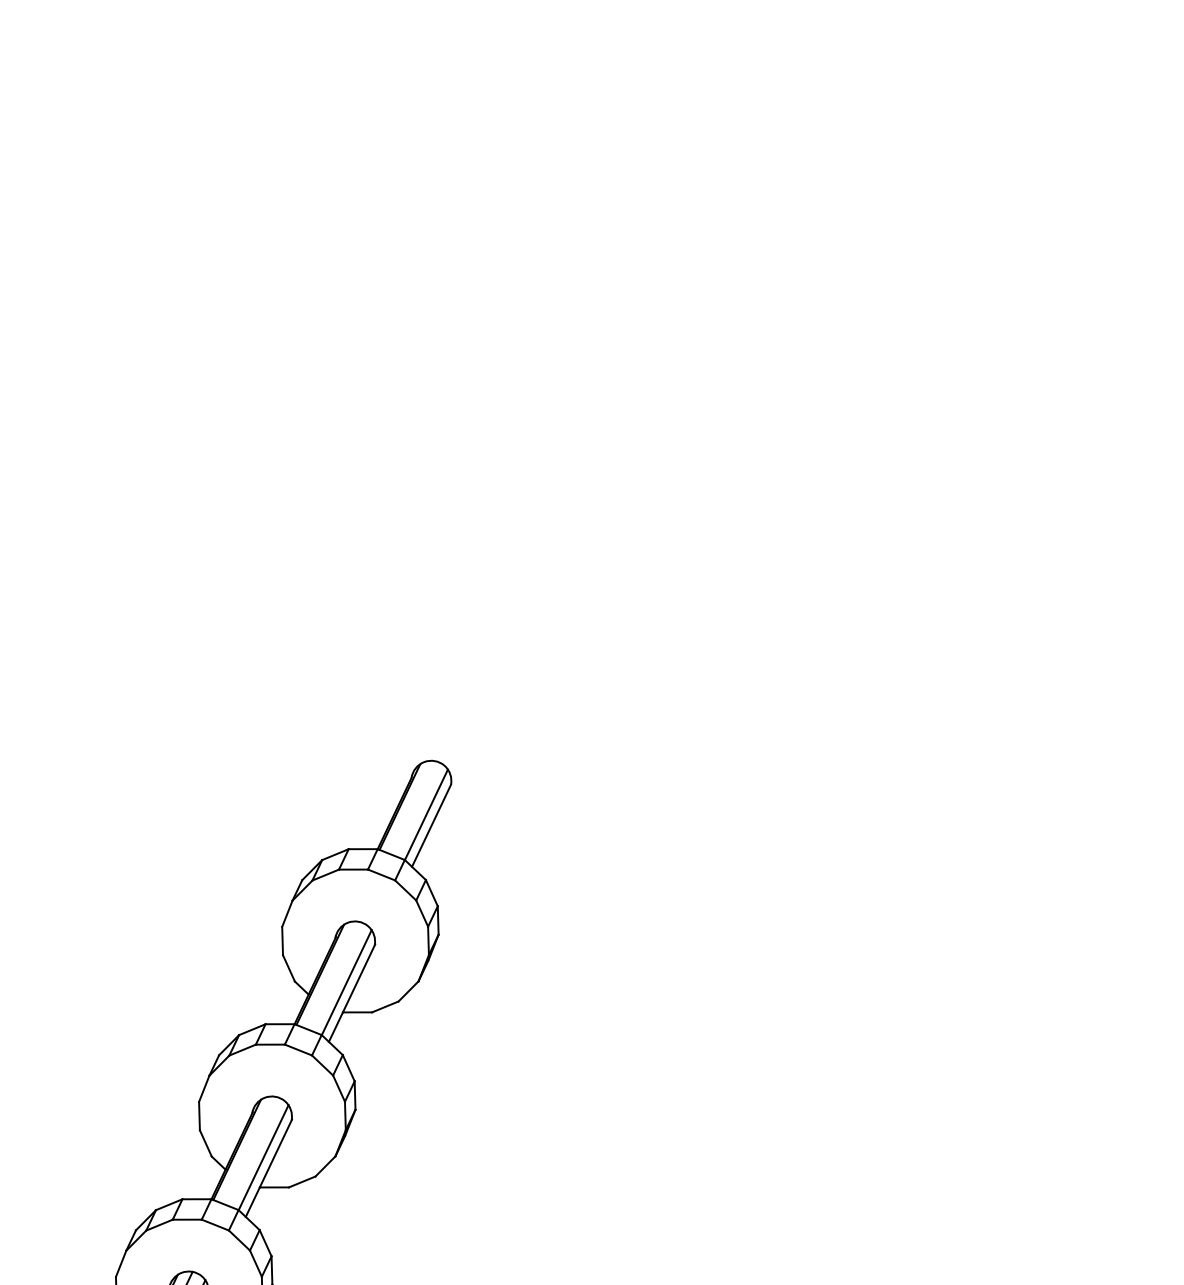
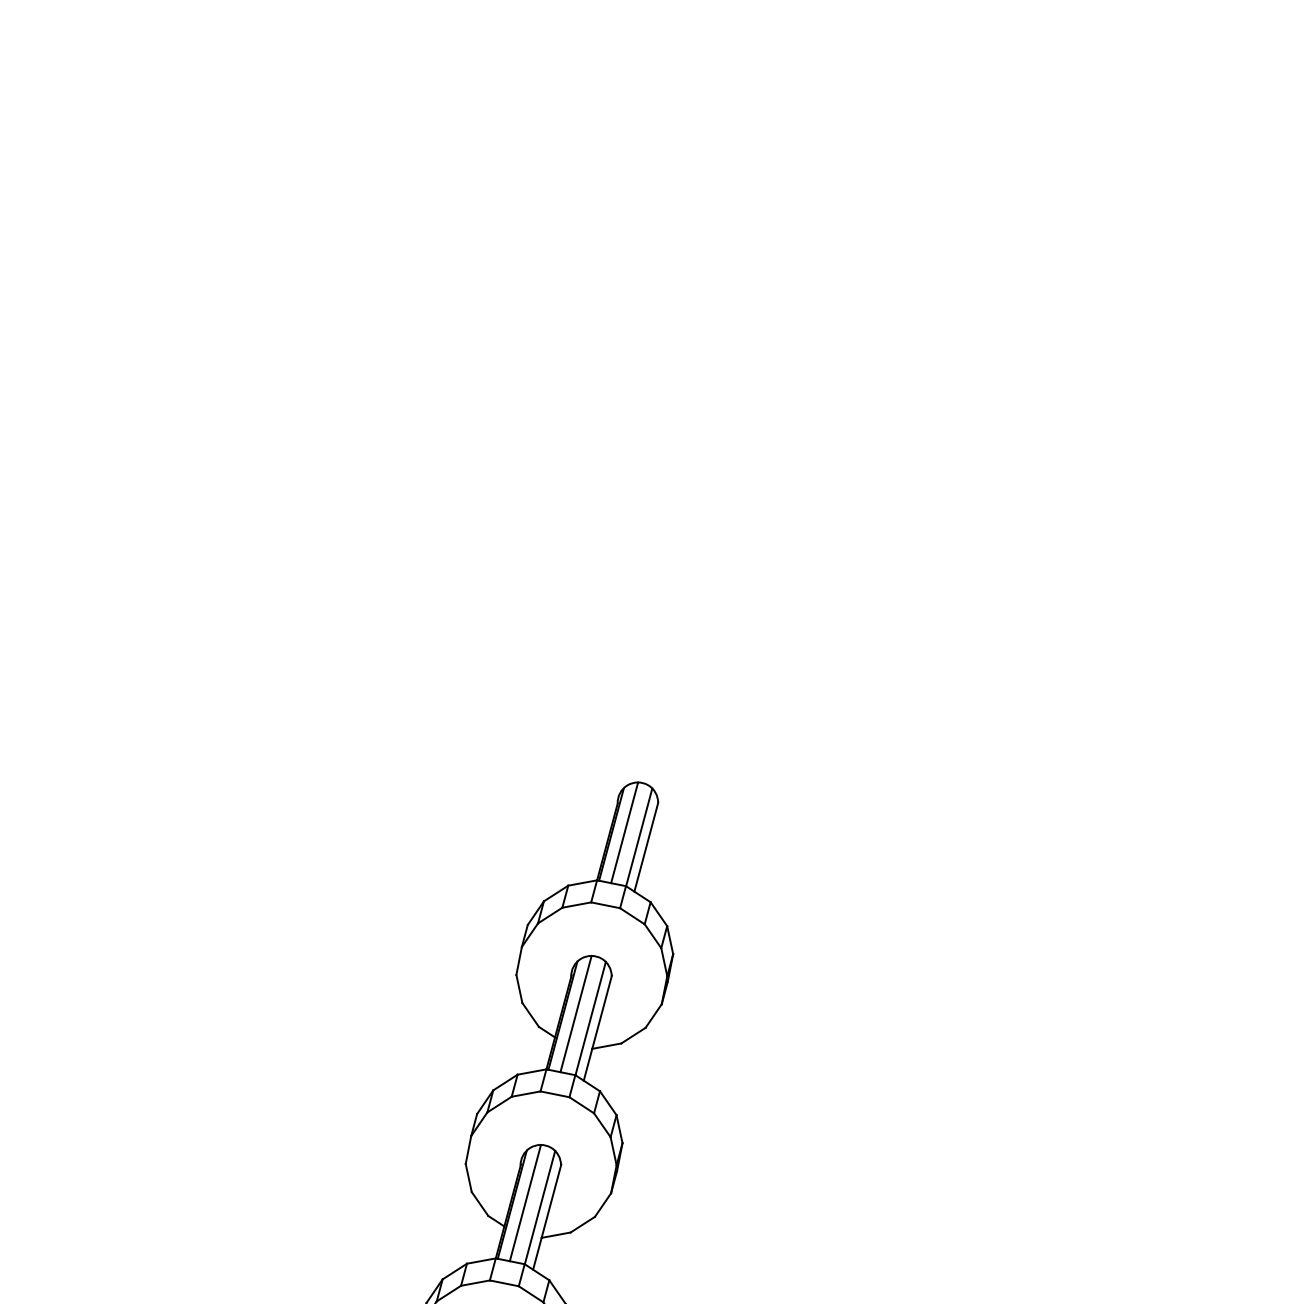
line: (412, 807) -> (624, 832), added
line: (332, 974) -> (575, 1013), added
line: (249, 1149) -> (524, 1202), added

